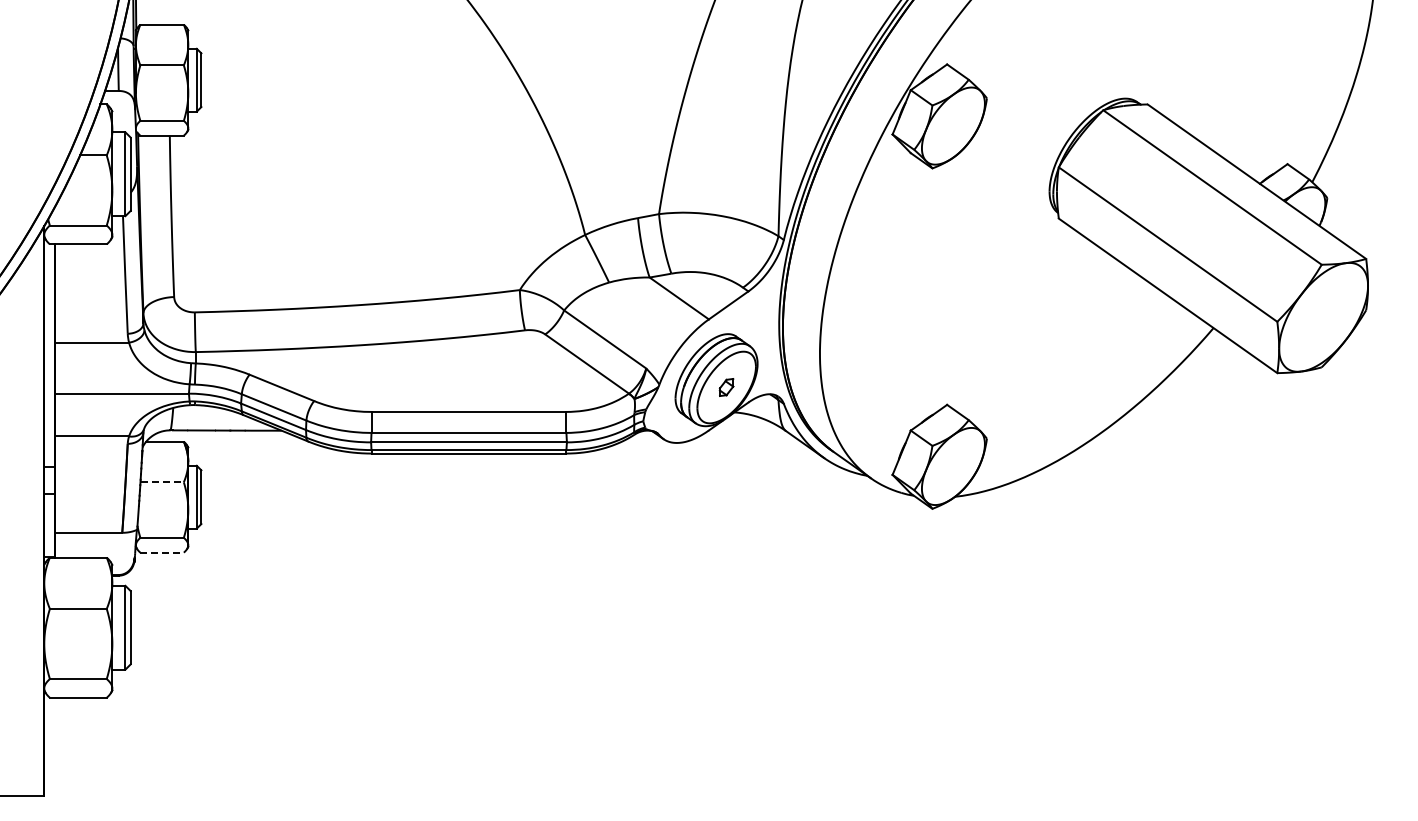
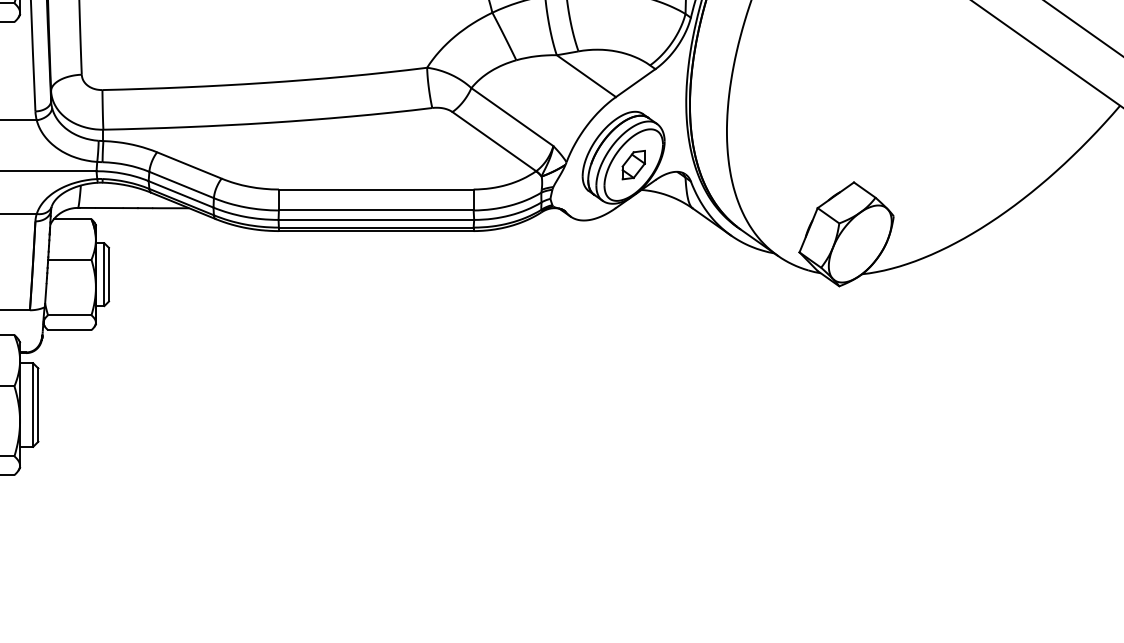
part: (726, 387) -> (633, 165), size x1.67
line: (162, 482) -> (70, 260), dashed -> solid
line: (162, 552) -> (70, 329), dashed -> solid

